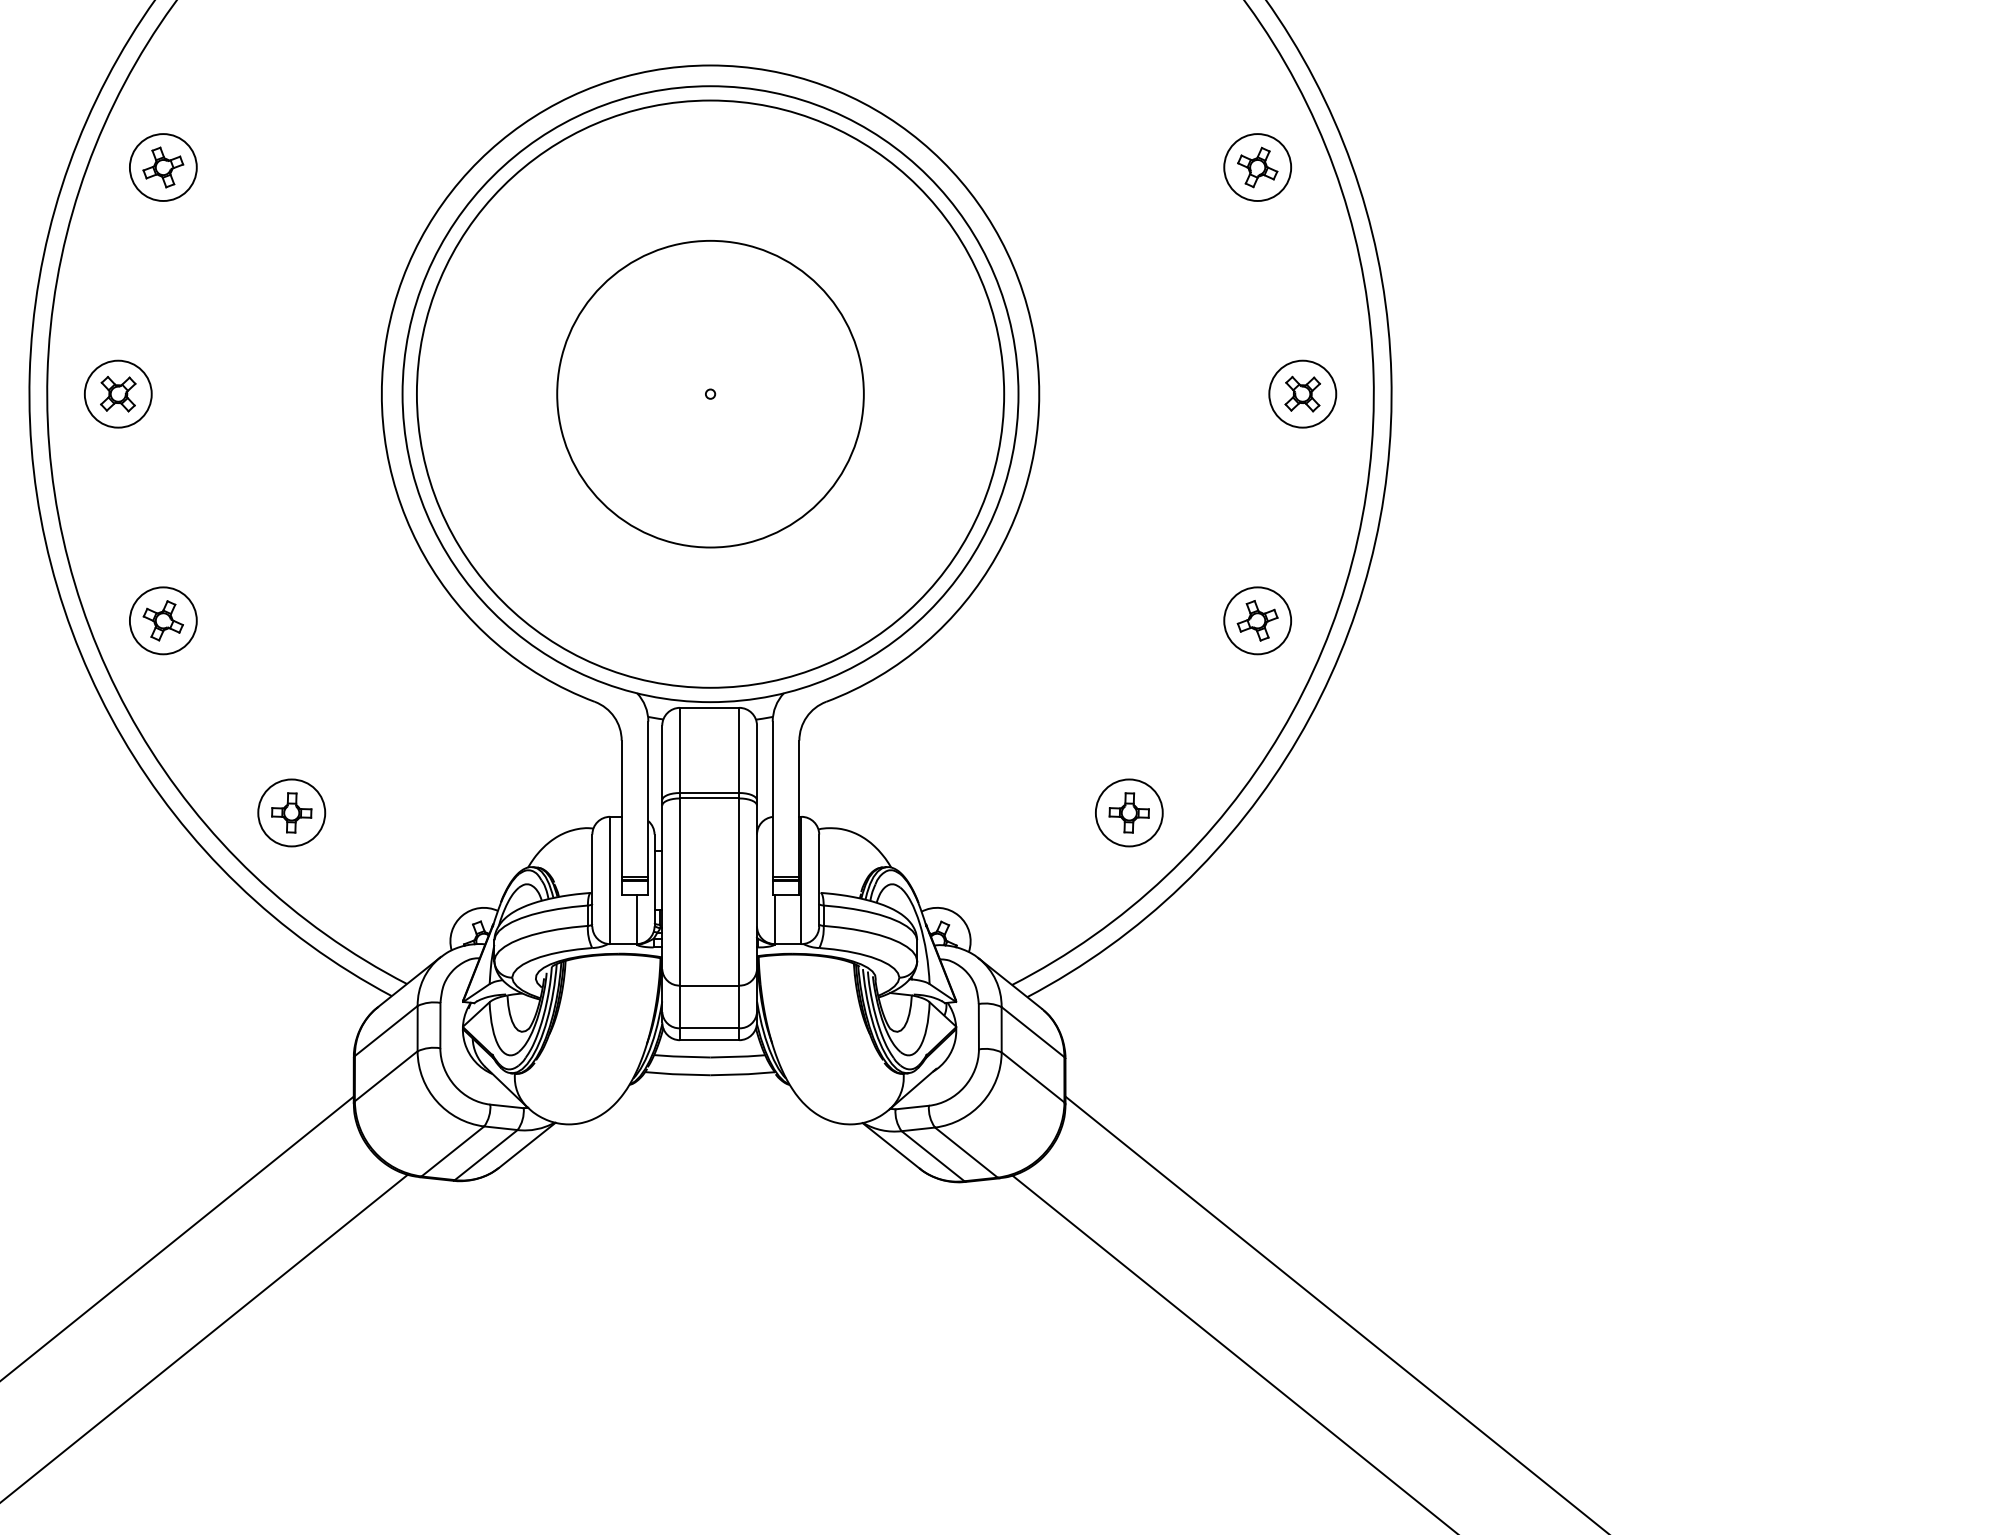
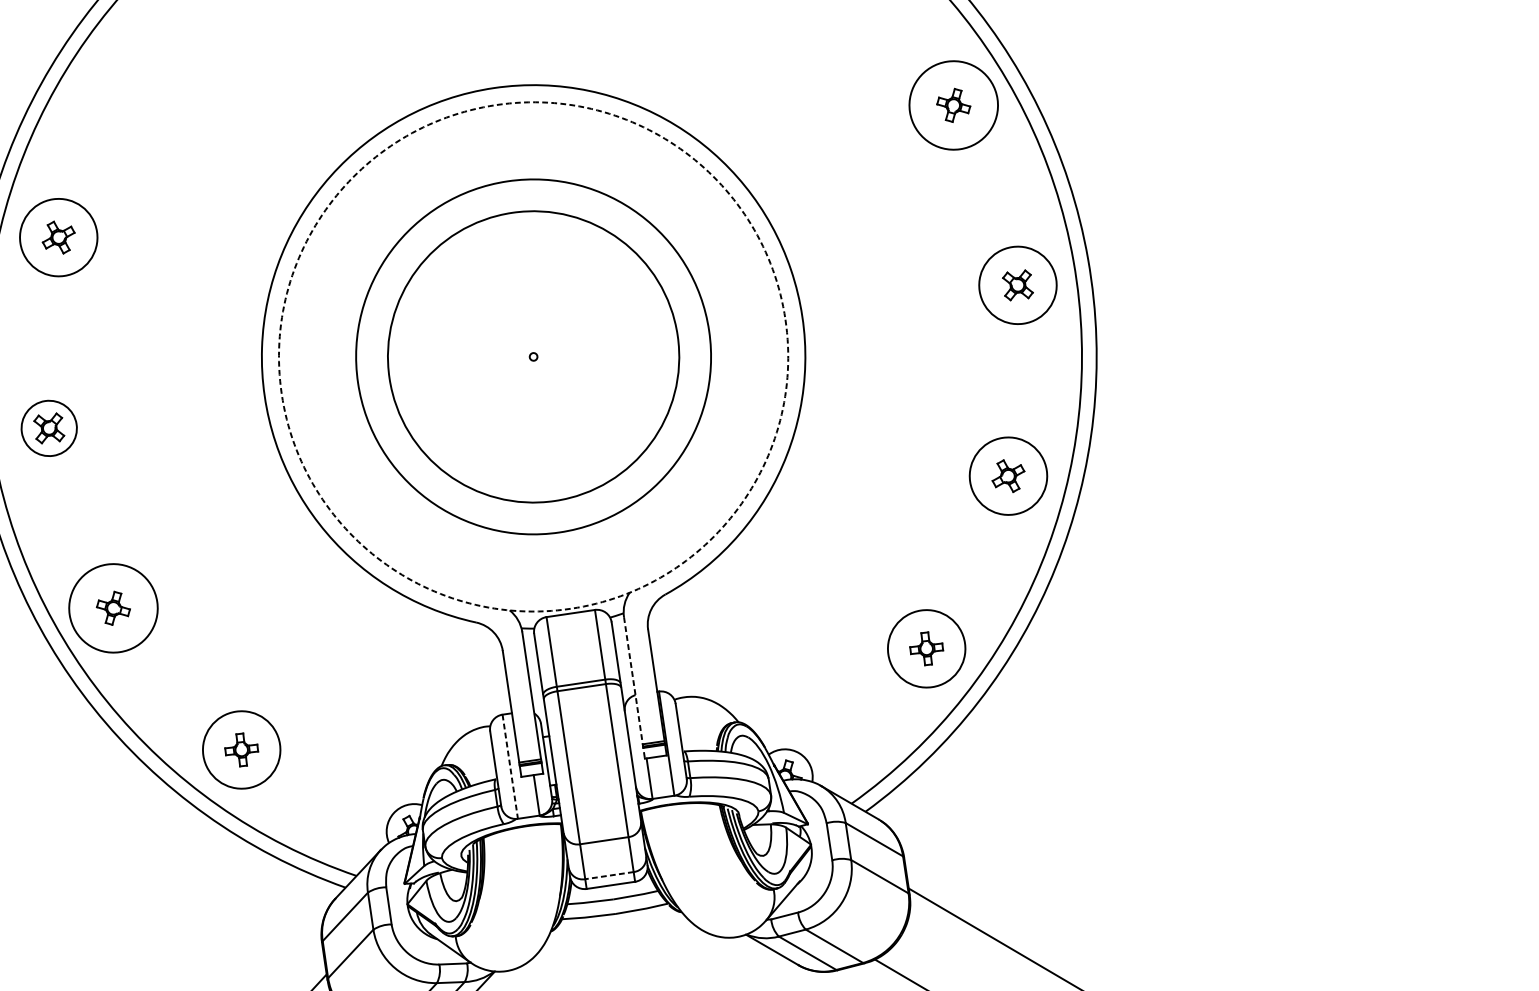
circle: (162, 167) -> (58, 237), size x1.4
circle: (1257, 167) -> (953, 105), size x1.6
circle: (710, 393) -> (533, 356), size x0.6
circle: (710, 393) -> (533, 356), size x1.4
circle: (1302, 393) -> (1017, 284), size x1.4
circle: (710, 394) -> (533, 357), solid -> dashed
circle: (162, 620) -> (112, 608), size x1.6
circle: (1257, 620) -> (1008, 475), size x1.4
line: (772, 808) -> (634, 688), solid -> dashed
circle: (291, 812) -> (241, 749), size x1.4
circle: (1128, 812) -> (925, 648), size x1.4
line: (610, 880) -> (510, 766), solid -> dashed
line: (709, 1028) -> (609, 875), solid -> dashed

